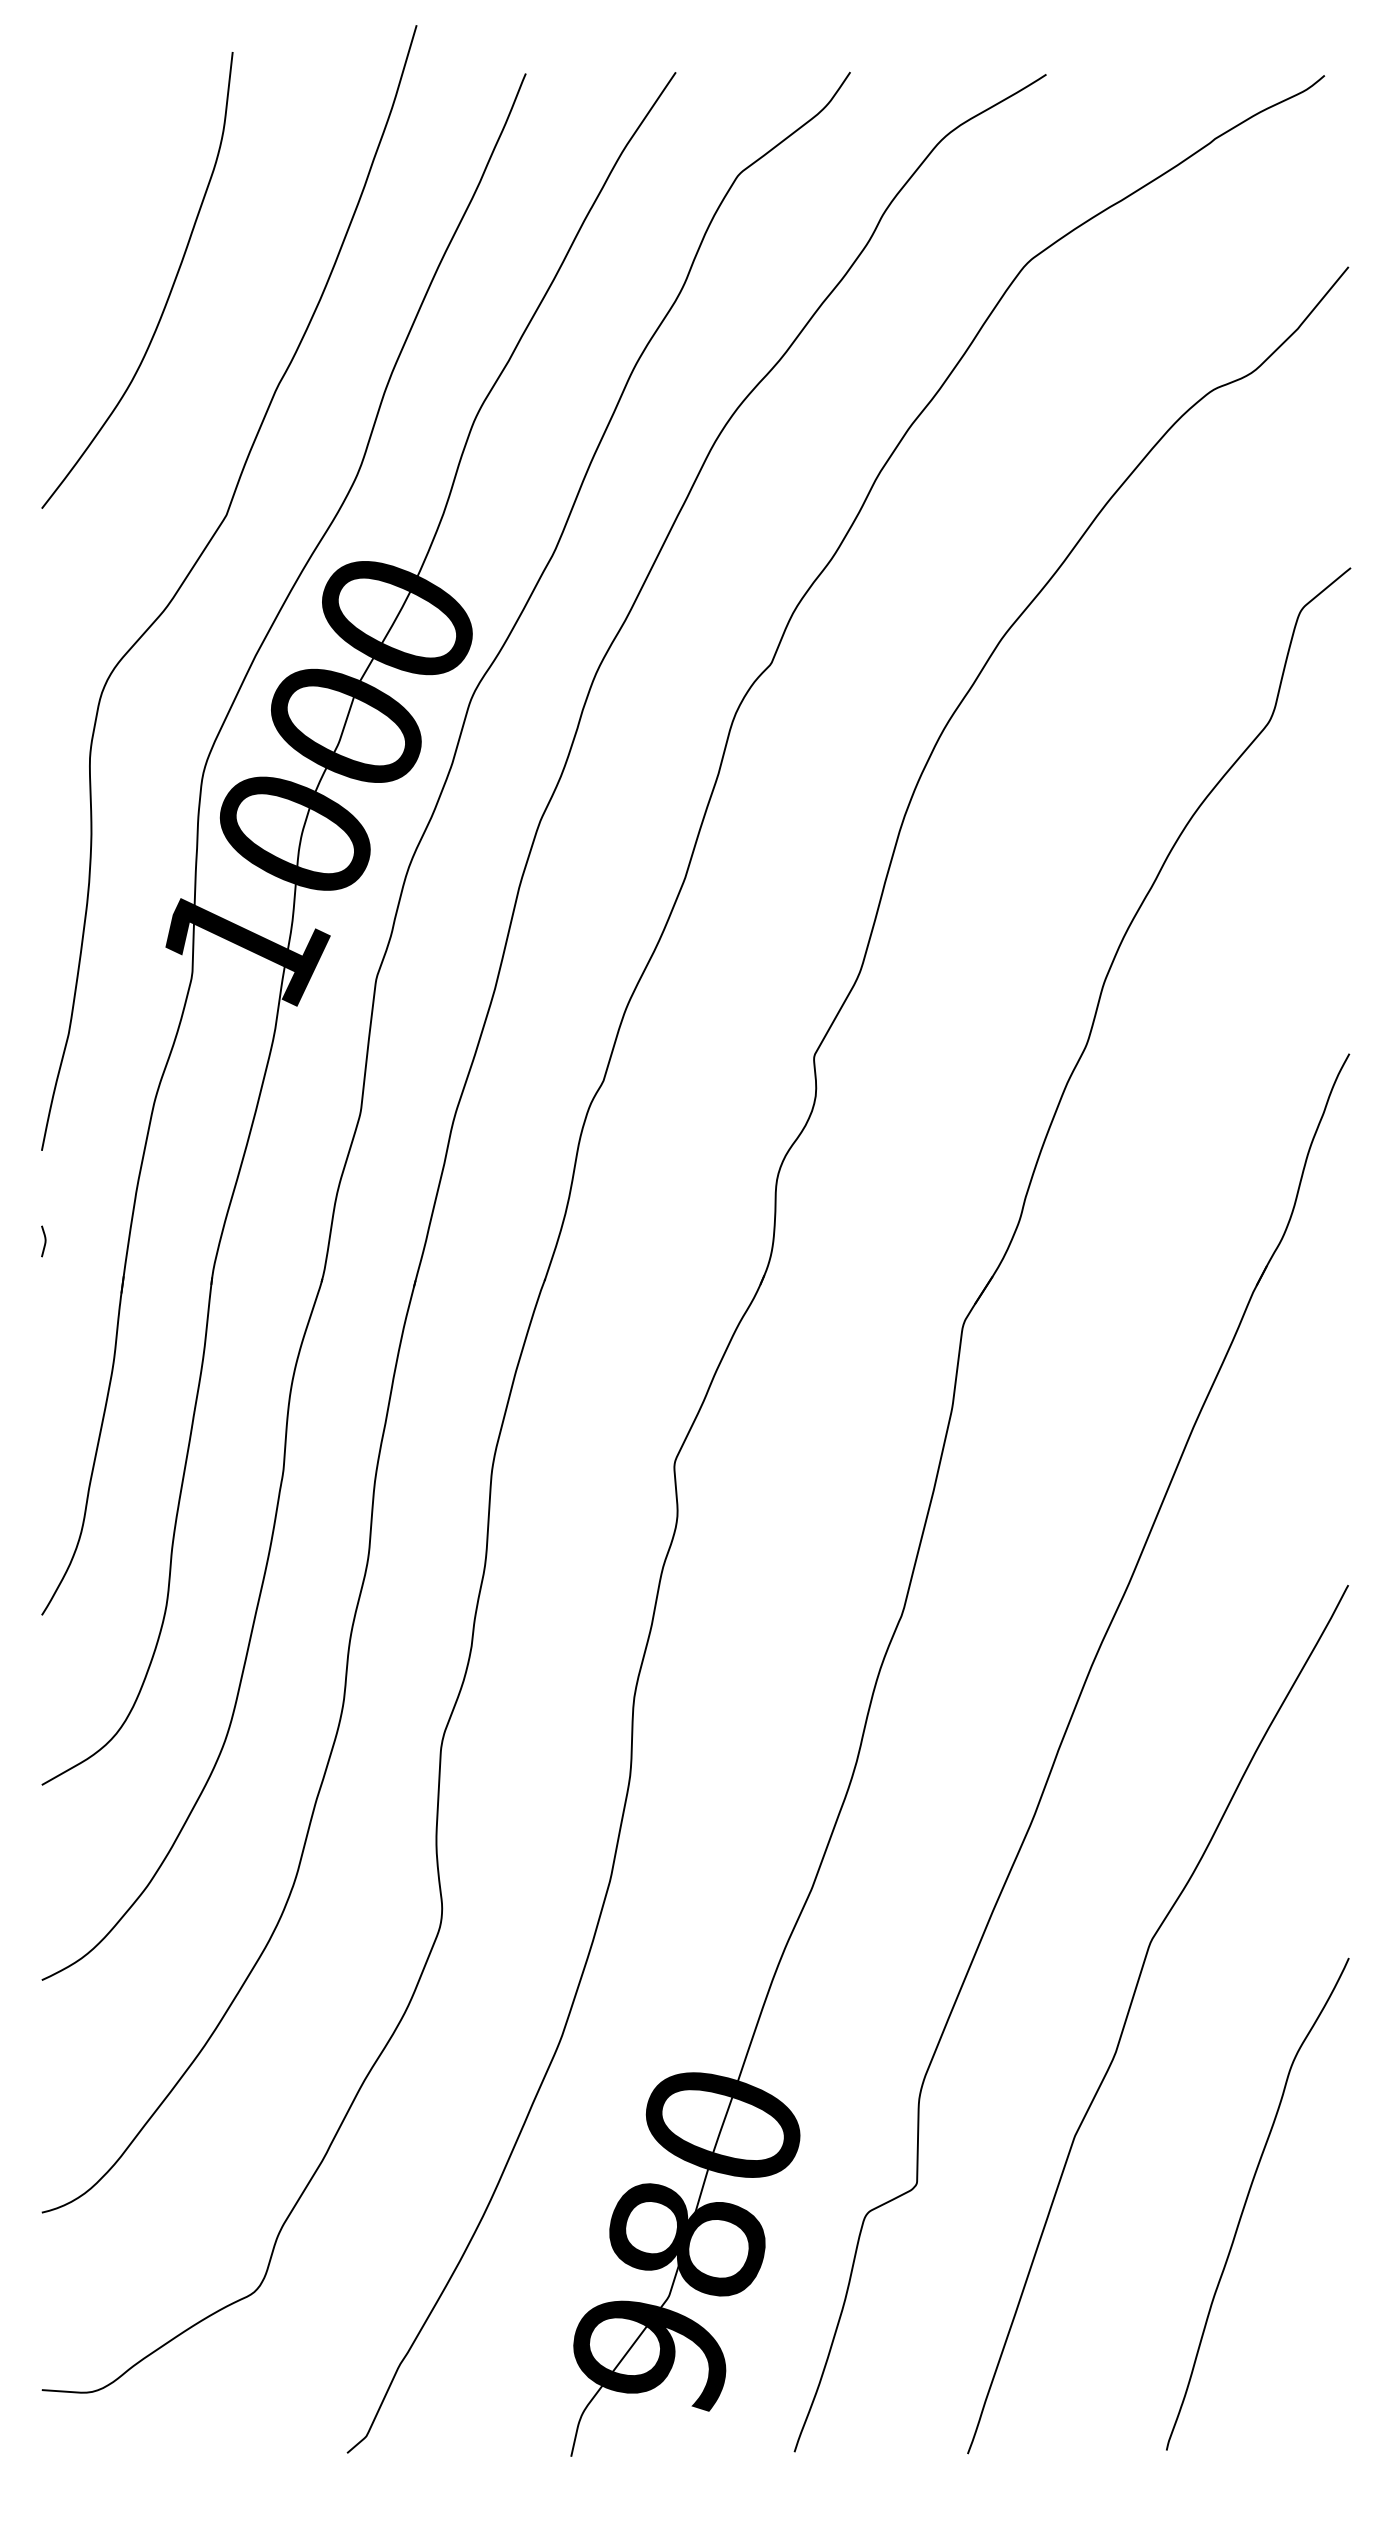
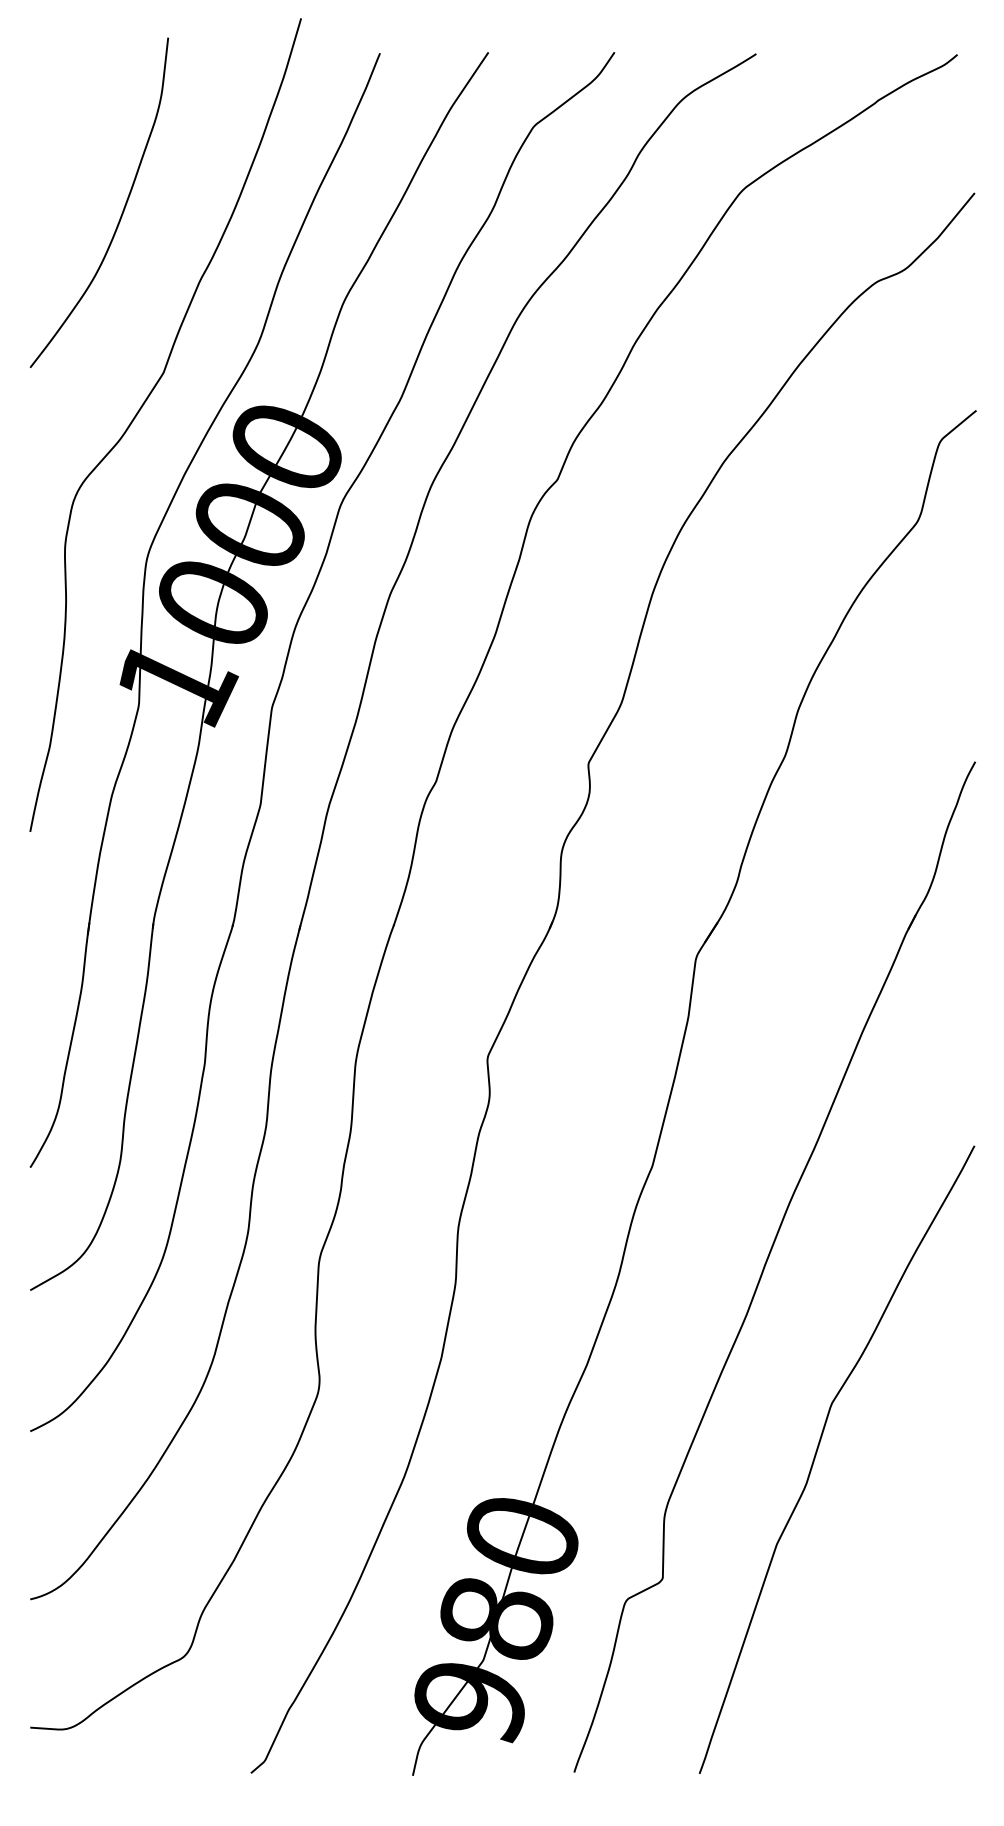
curve: (44, 1241) -> (32, 897), removed
curve: (1247, 2200) -> (901, 1590), removed

